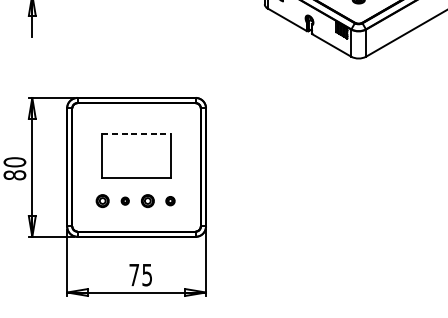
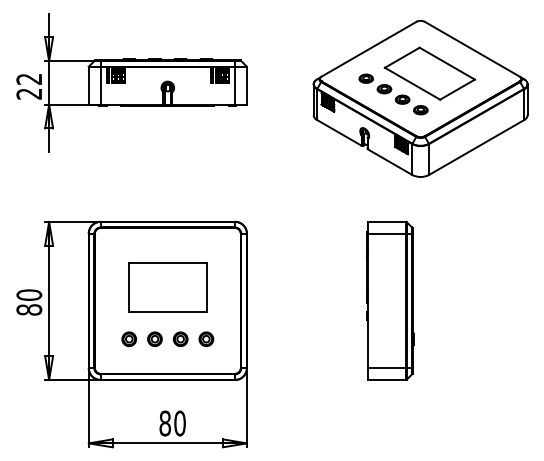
line: (137, 134) -> (168, 263), dashed -> solid
part: (332, 167) -> (390, 300), added
part: (124, 201) -> (154, 339), size x1.67
part: (170, 201) -> (206, 339), size x1.43
text: (140, 275) -> (172, 423), 75 -> 80

